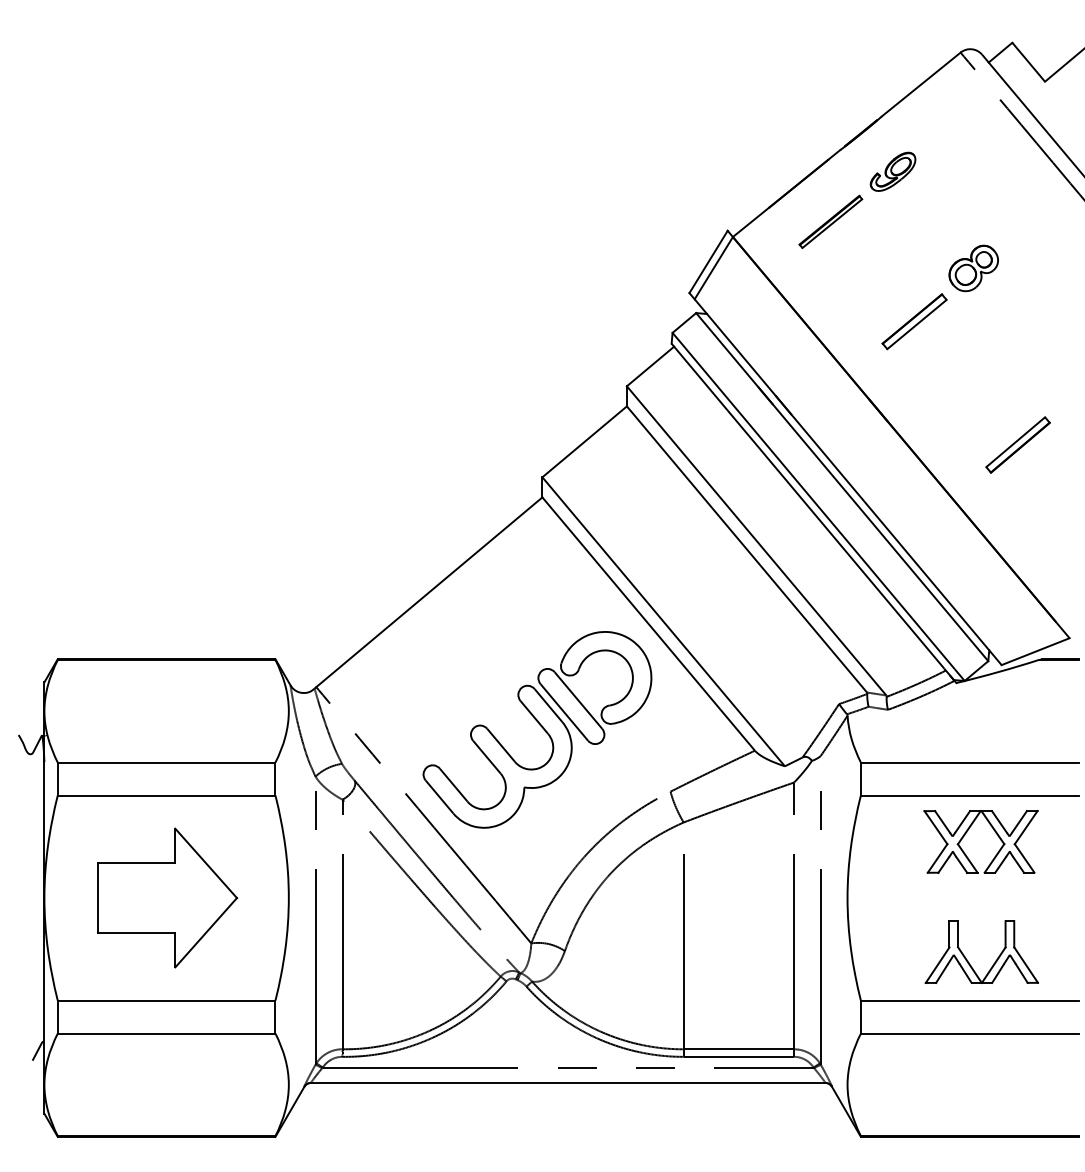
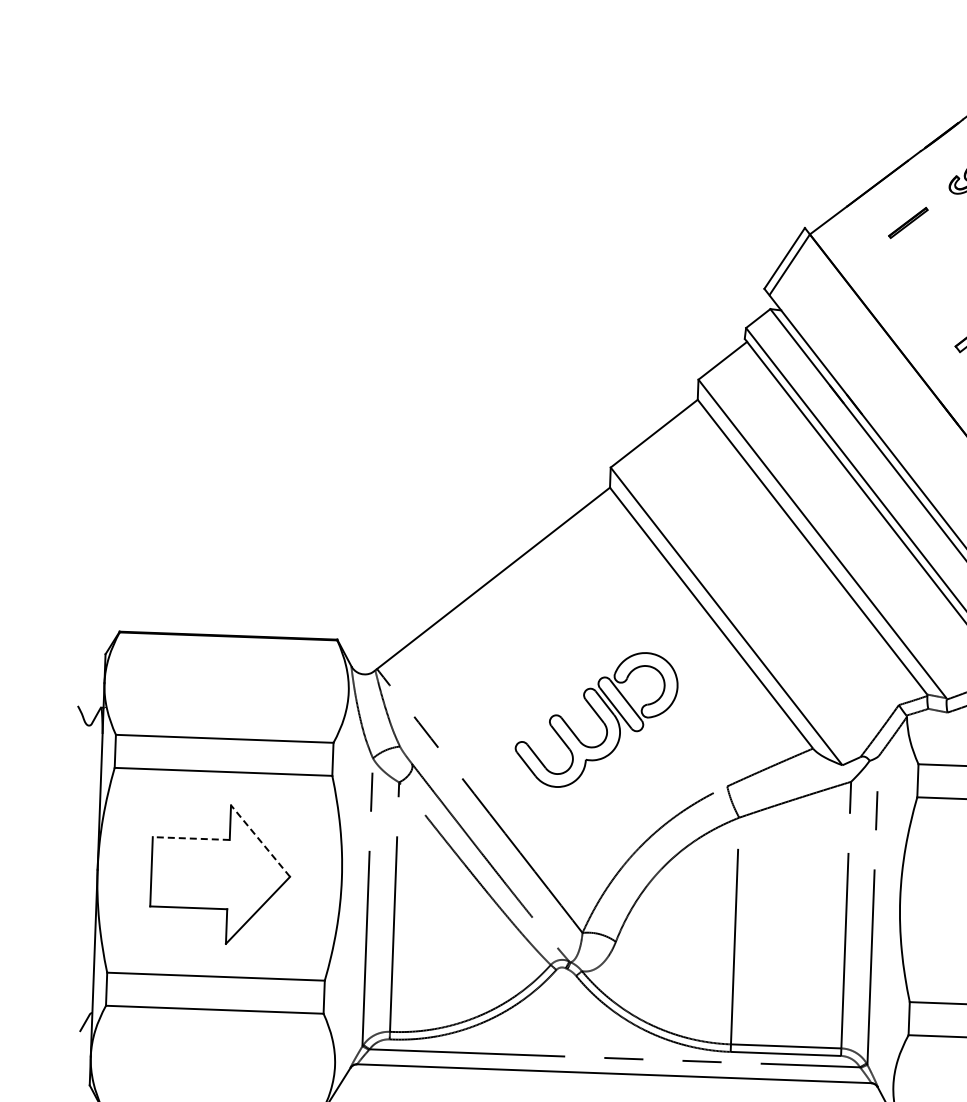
part: (830, 221) -> (907, 222), size x0.6
part: (537, 729) -> (596, 719), size x0.7
line: (136, 863) -> (190, 838), solid -> dashed
line: (205, 863) -> (259, 841), solid -> dashed

